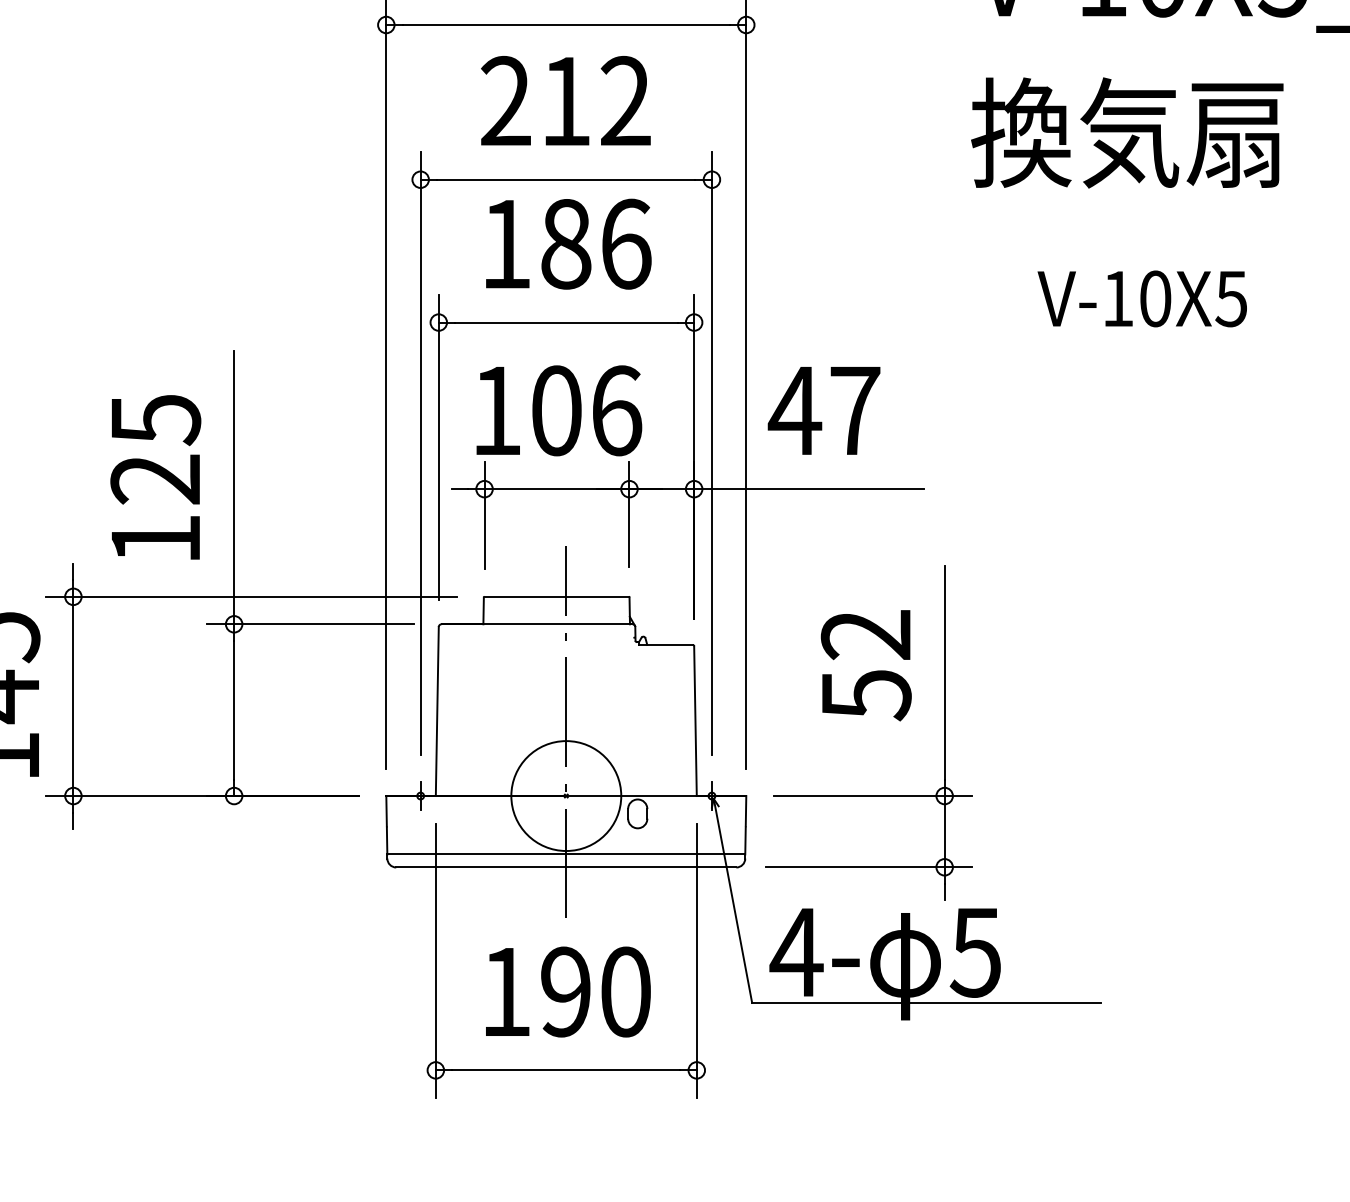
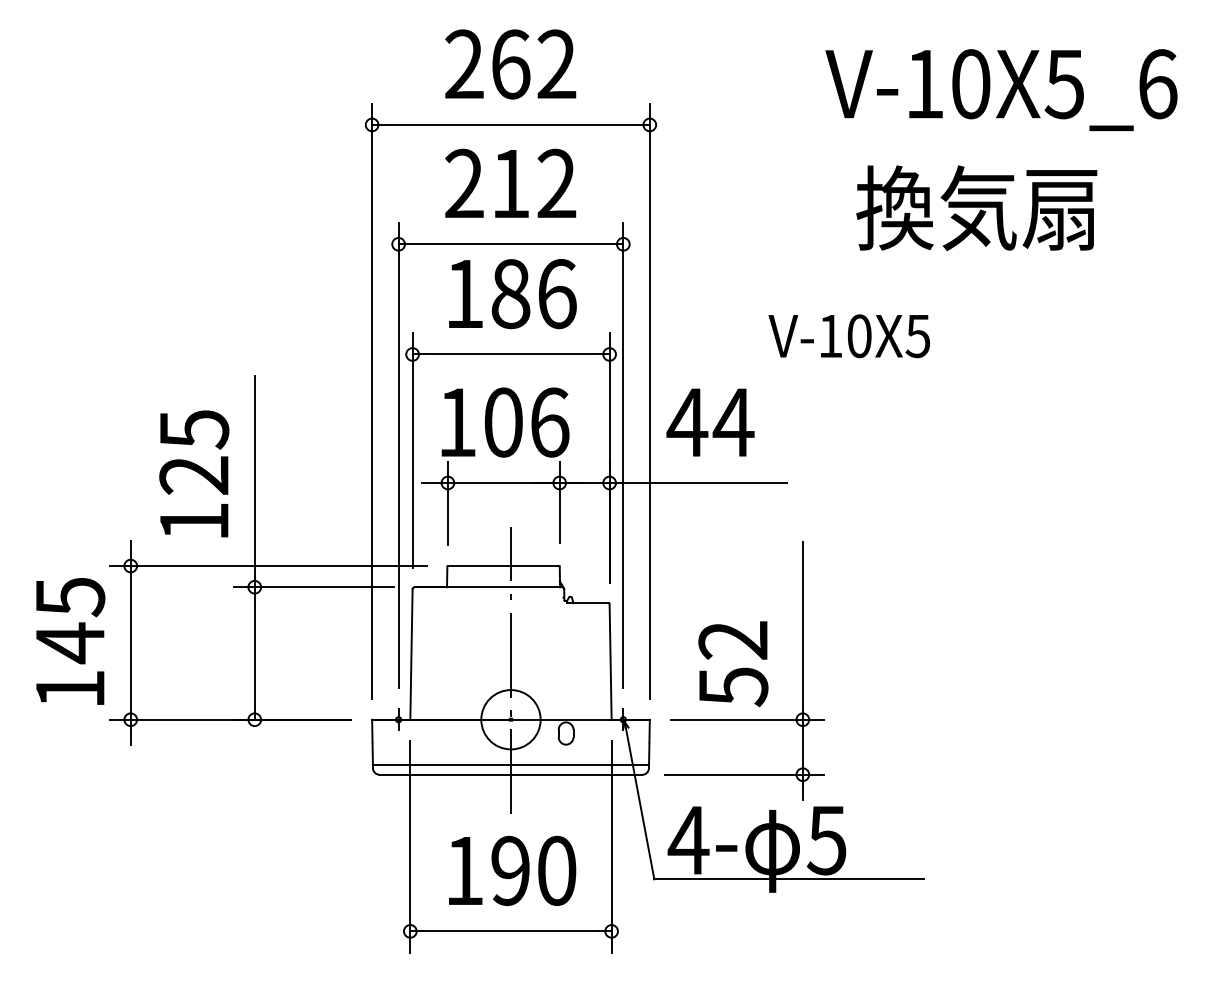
text: (1126, 132) -> (976, 207), moved
text: (1142, 299) -> (849, 336), moved
text: (854, 410) -> (733, 422), 47 -> 44
text: (866, 666) -> (733, 664), moved
circle: (565, 795) -> (510, 719), size x0.7

